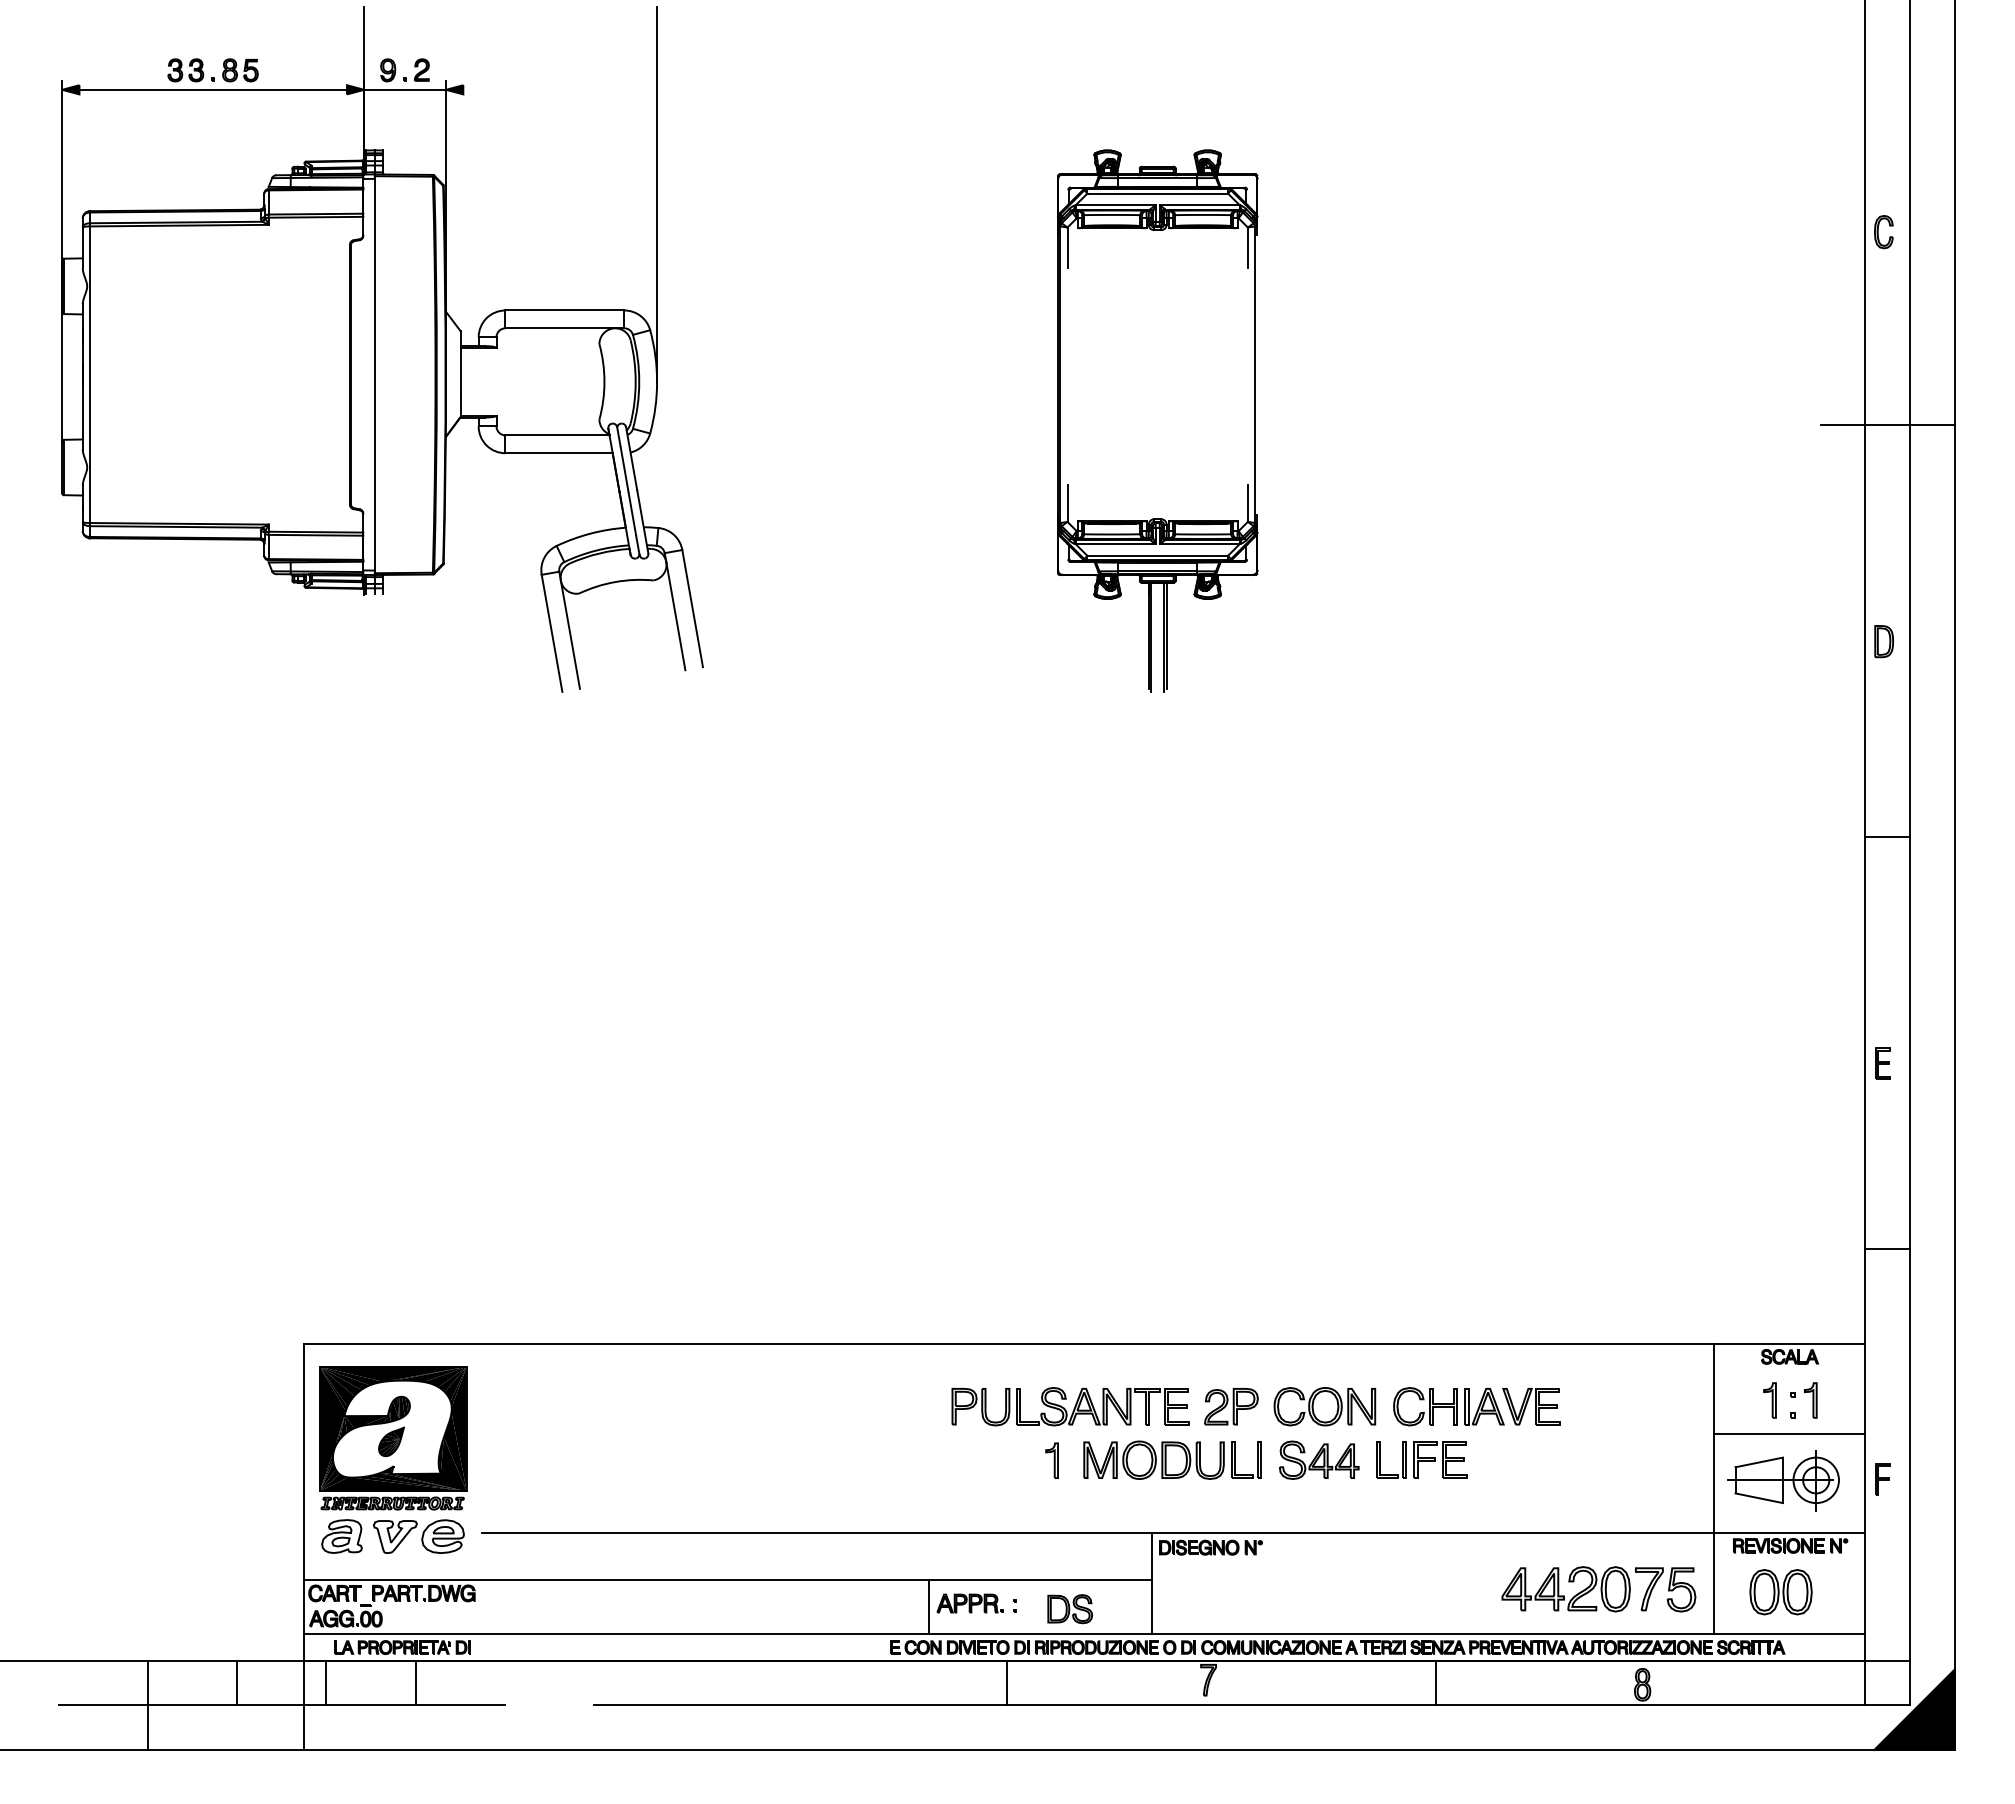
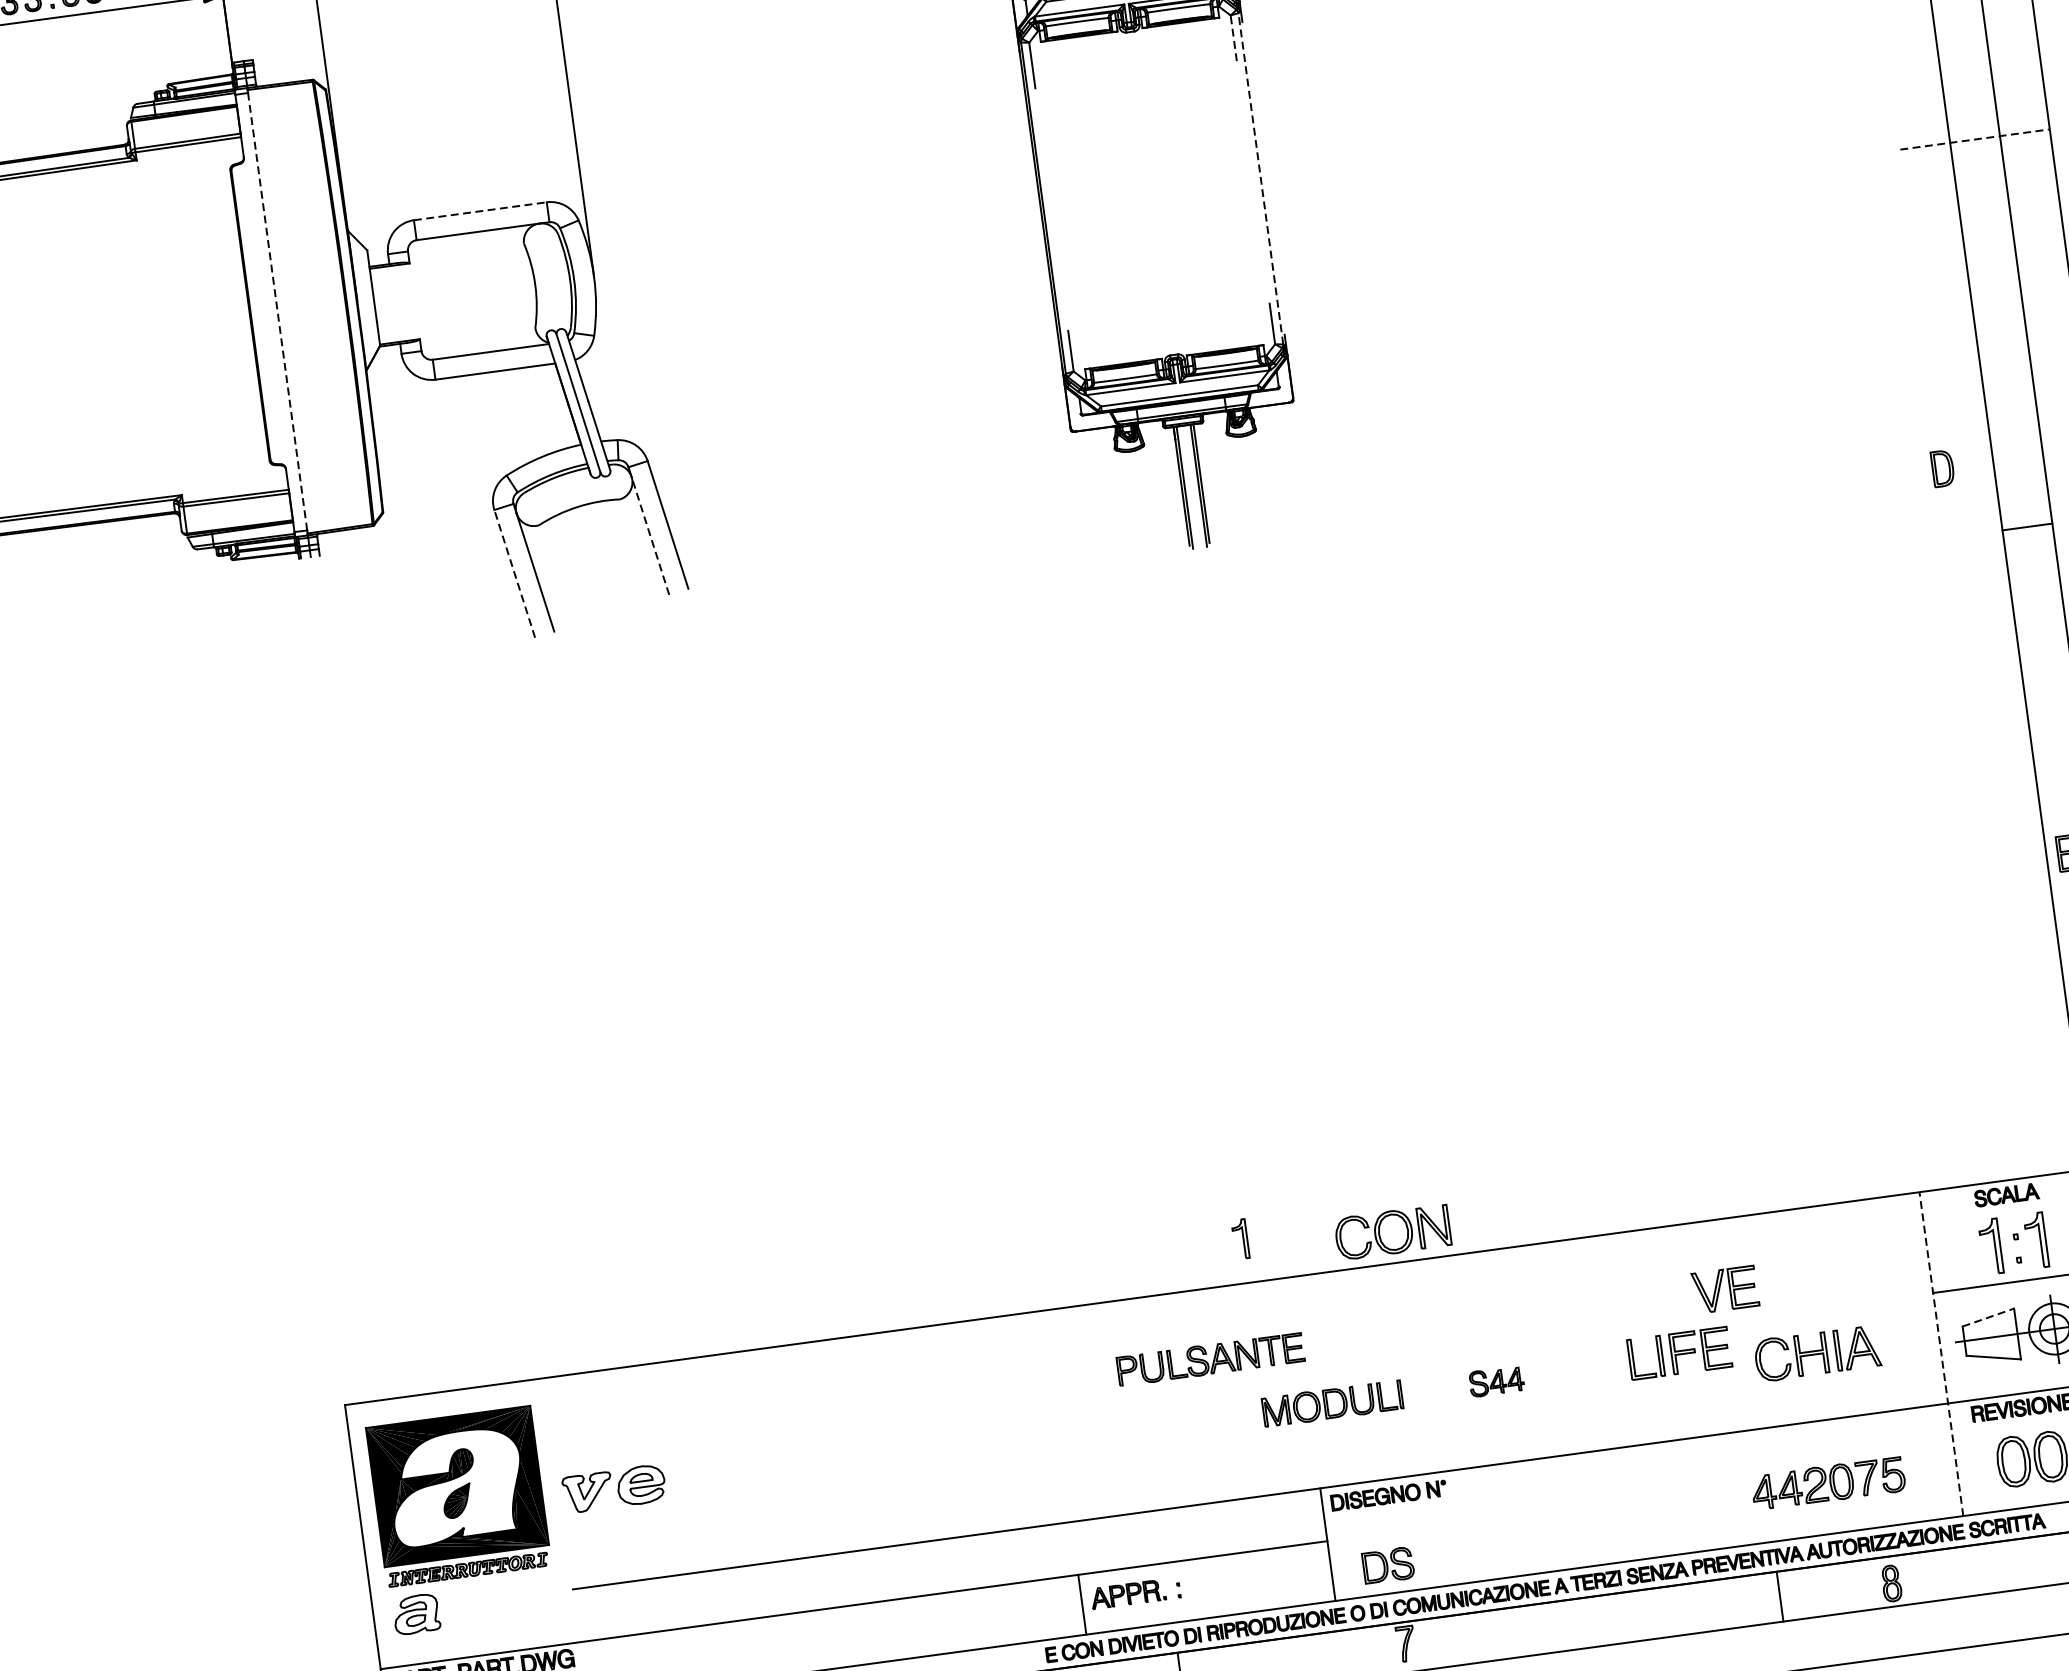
line: (1247, 247) -> (1233, 37), solid -> dashed
line: (565, 310) -> (481, 211), solid -> dashed
line: (374, 374) -> (277, 311), solid -> dashed
line: (1255, 374) -> (1261, 178), solid -> dashed
line: (1887, 425) -> (1974, 140), solid -> dashed
line: (675, 616) -> (650, 536), solid -> dashed
line: (551, 632) -> (514, 572), solid -> dashed
part: (1884, 641) -> (1943, 468), moved
line: (1887, 836) -> (2027, 526), moved
part: (1769, 1400) -> (1990, 1246), size x1.4
part: (1810, 1400) -> (2036, 1240), size x1.4
part: (1070, 1406) -> (1210, 1359), size x0.7
part: (1231, 1406) -> (1390, 1334), removed
part: (1324, 1406) -> (1392, 1232), moved
part: (1448, 1406) -> (1817, 1353), moved
part: (1172, 1459) -> (1332, 1402), size x0.7
part: (1319, 1459) -> (1496, 1380), size x0.6
part: (1421, 1459) -> (1679, 1352), moved
part: (1051, 1460) -> (1239, 1239), moved
line: (1759, 1462) -> (1988, 1317), solid -> dashed
line: (1713, 1489) -> (1941, 1354), solid -> dashed
part: (418, 1536) -> (613, 1488), moved
part: (1598, 1589) -> (1827, 1483), size x0.7
part: (1070, 1609) -> (1388, 1565), moved
line: (1435, 1682) -> (1779, 1596), moved

